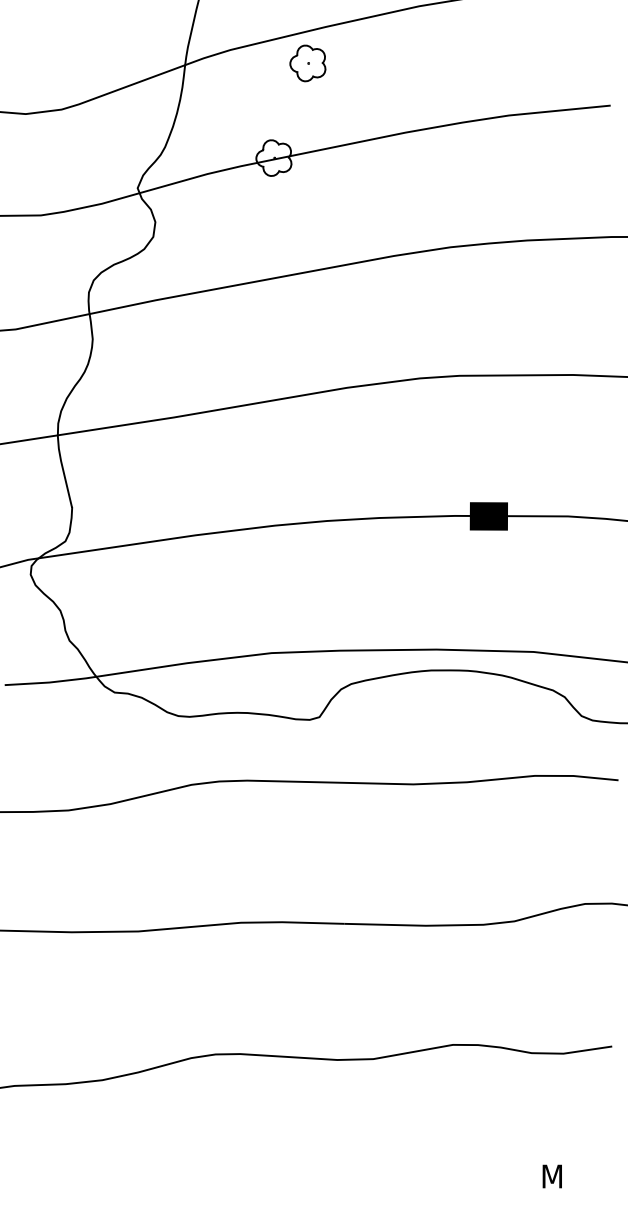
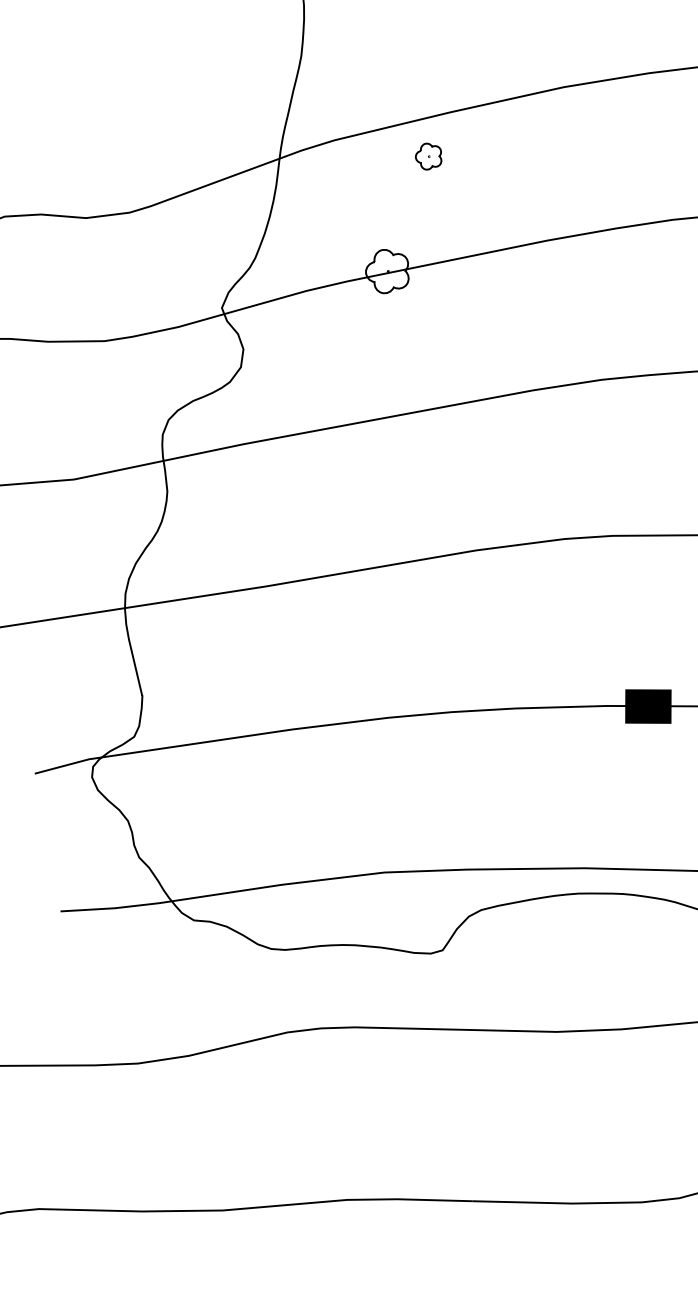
part: (307, 63) -> (428, 156), size x0.6

